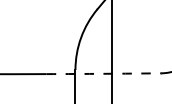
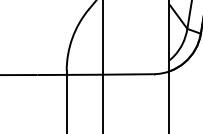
arc: (103, 73) -> (95, 74), dashed -> solid

